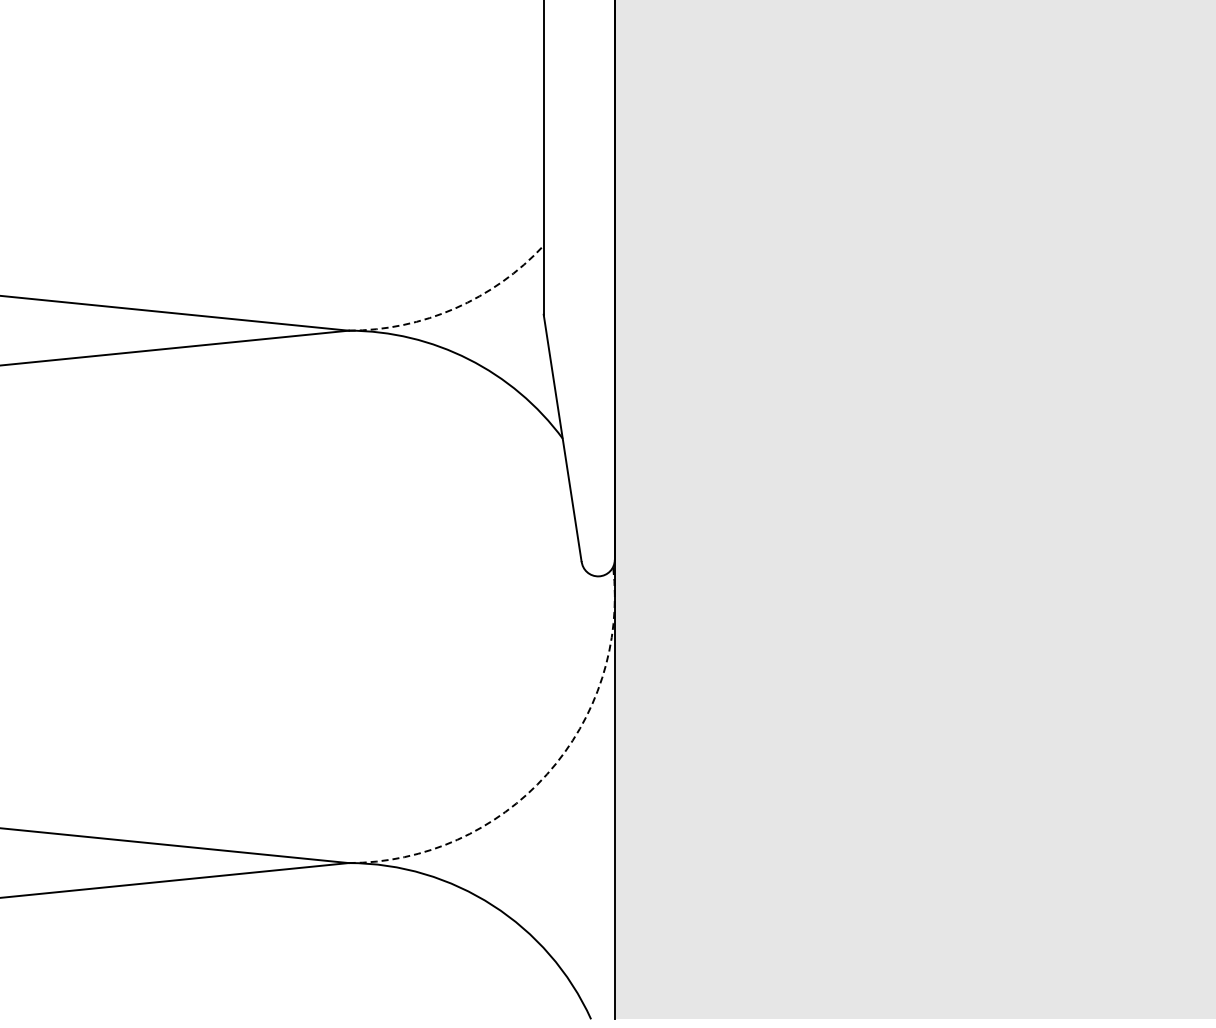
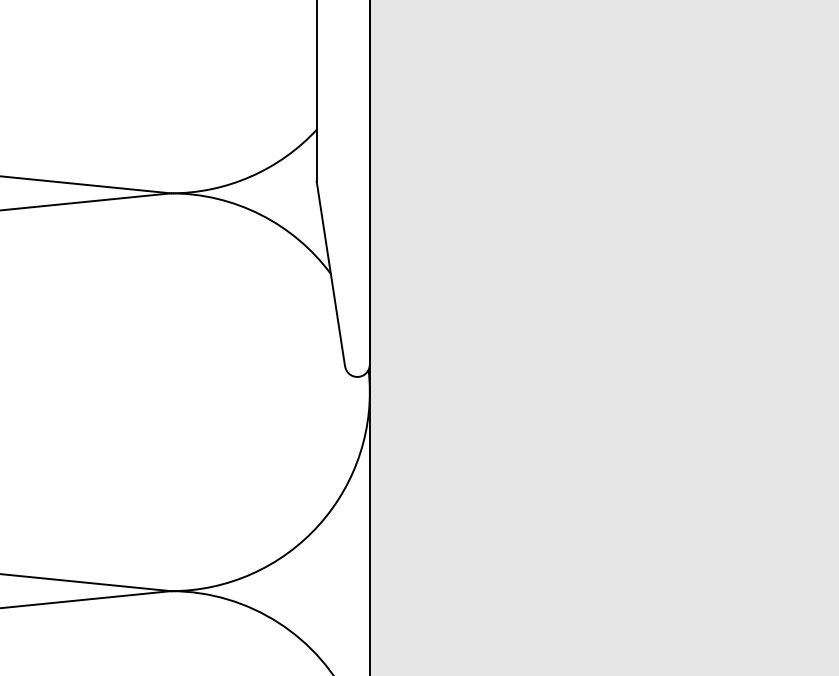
arc: (455, 308) -> (250, 176), dashed -> solid
arc: (547, 774) -> (319, 524), dashed -> solid

